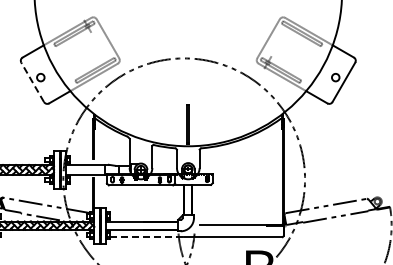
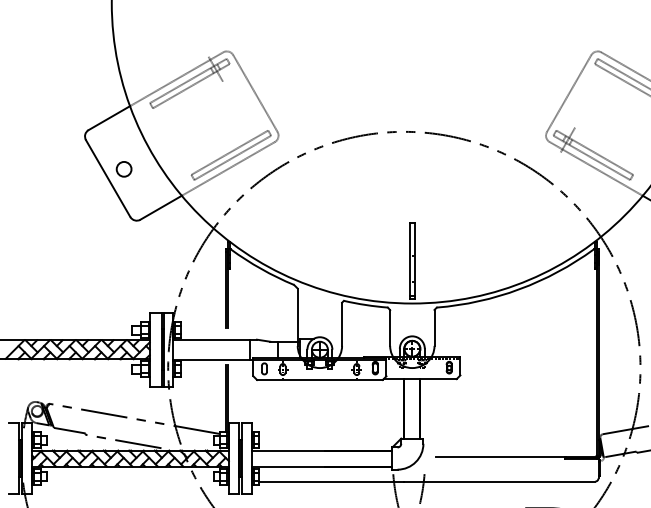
line: (32, 82) -> (107, 178), dashed -> solid
line: (146, 237) -> (330, 481), dashed -> solid

